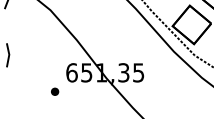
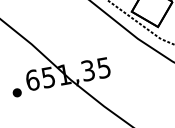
part: (55, 91) -> (17, 92), moved

